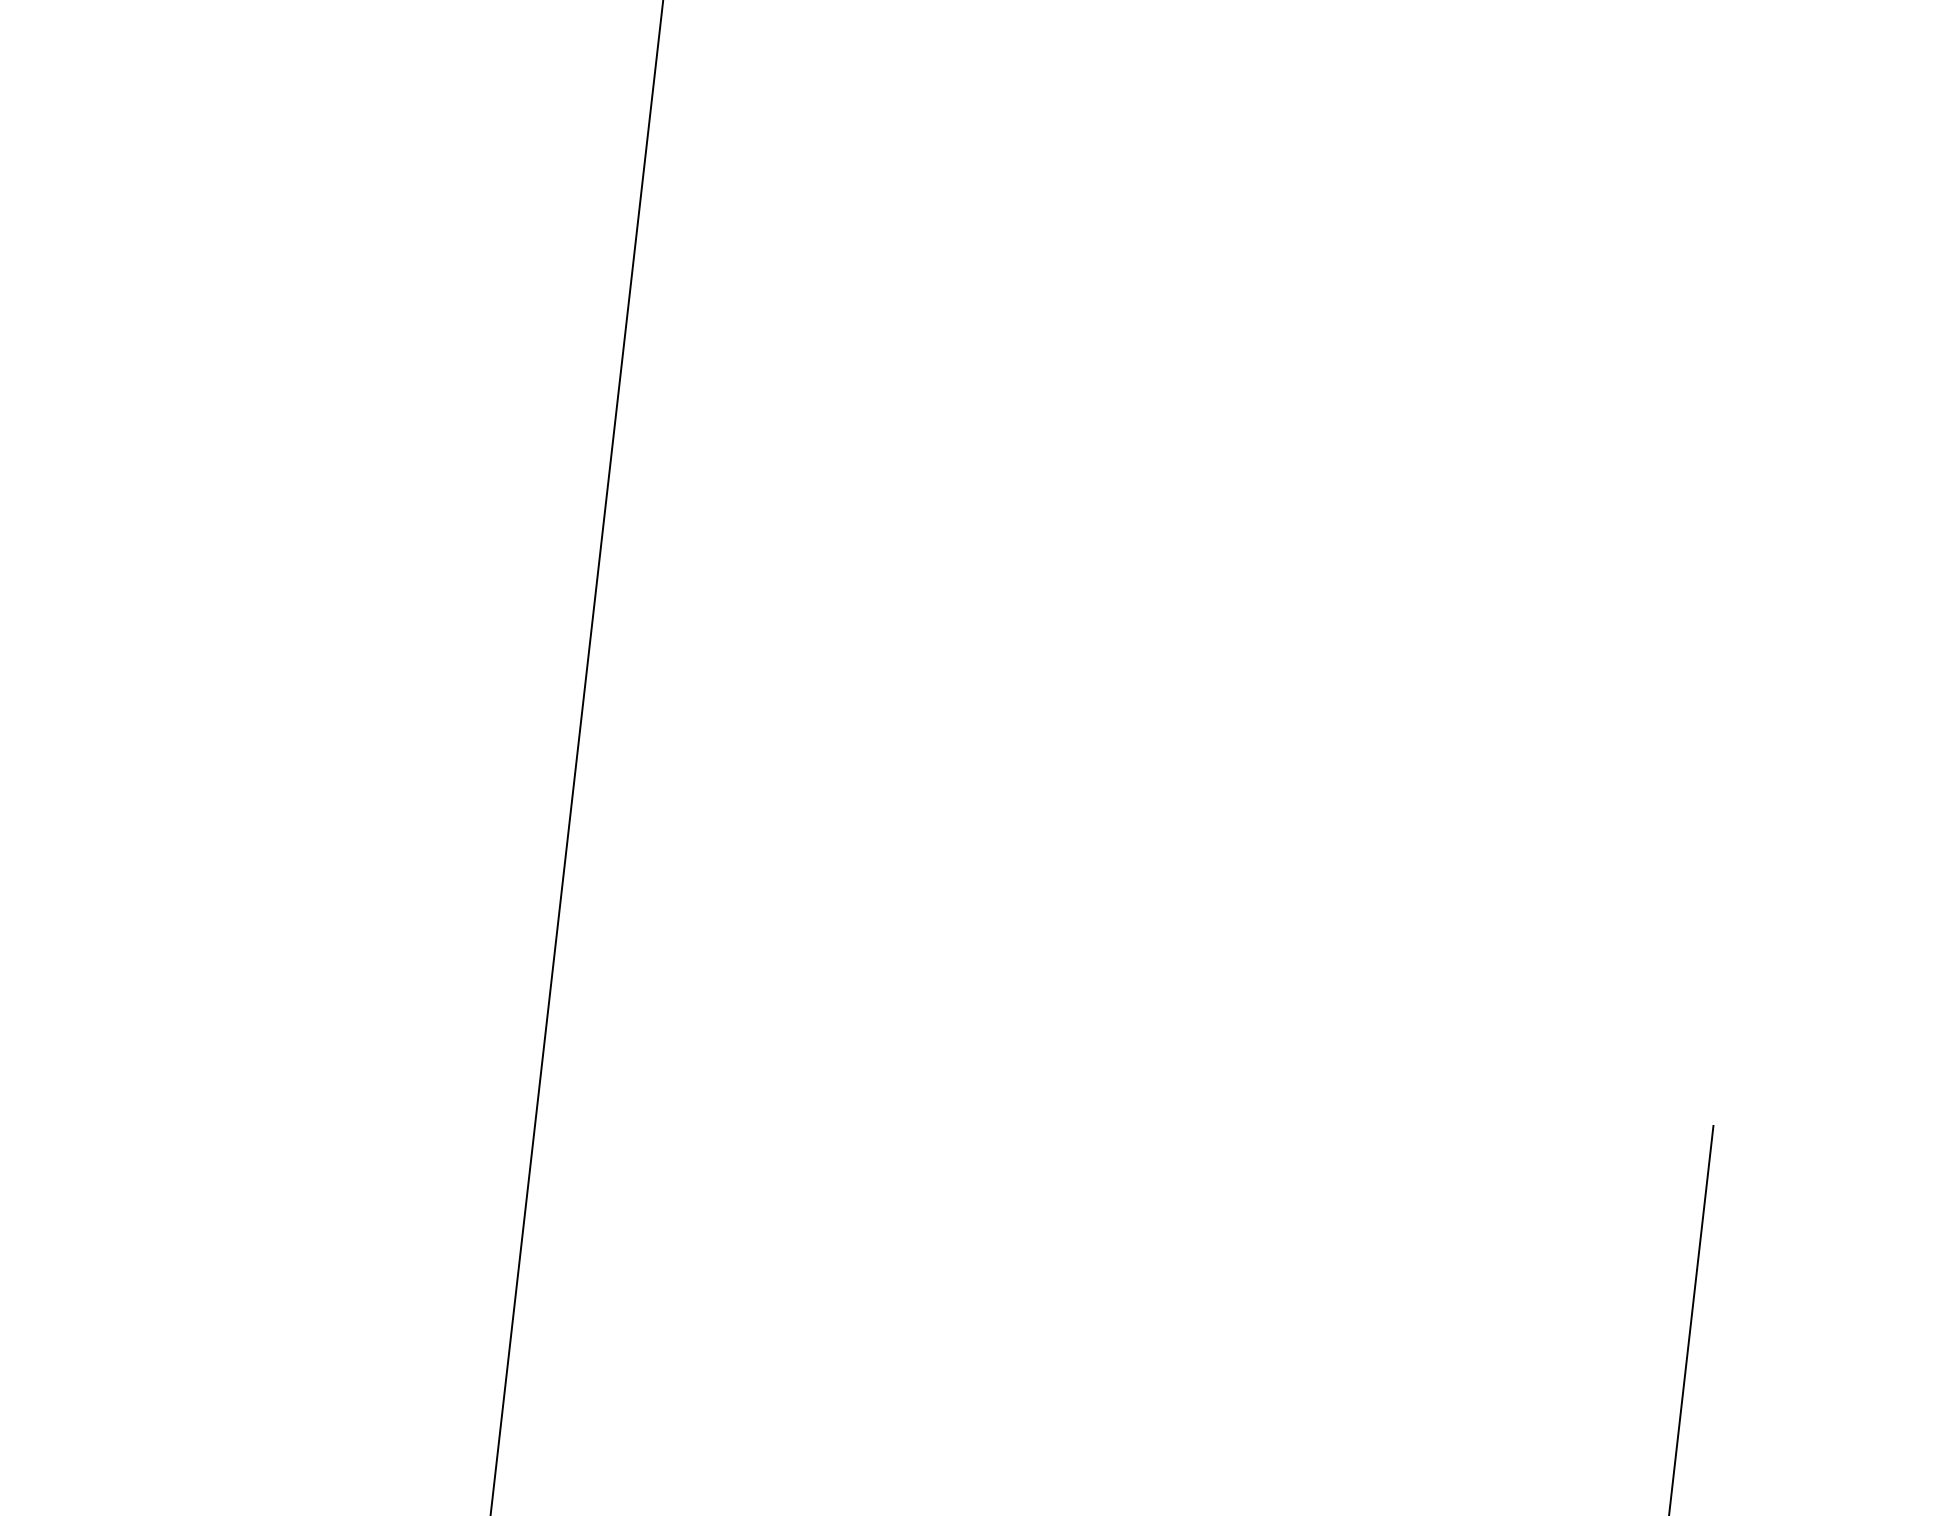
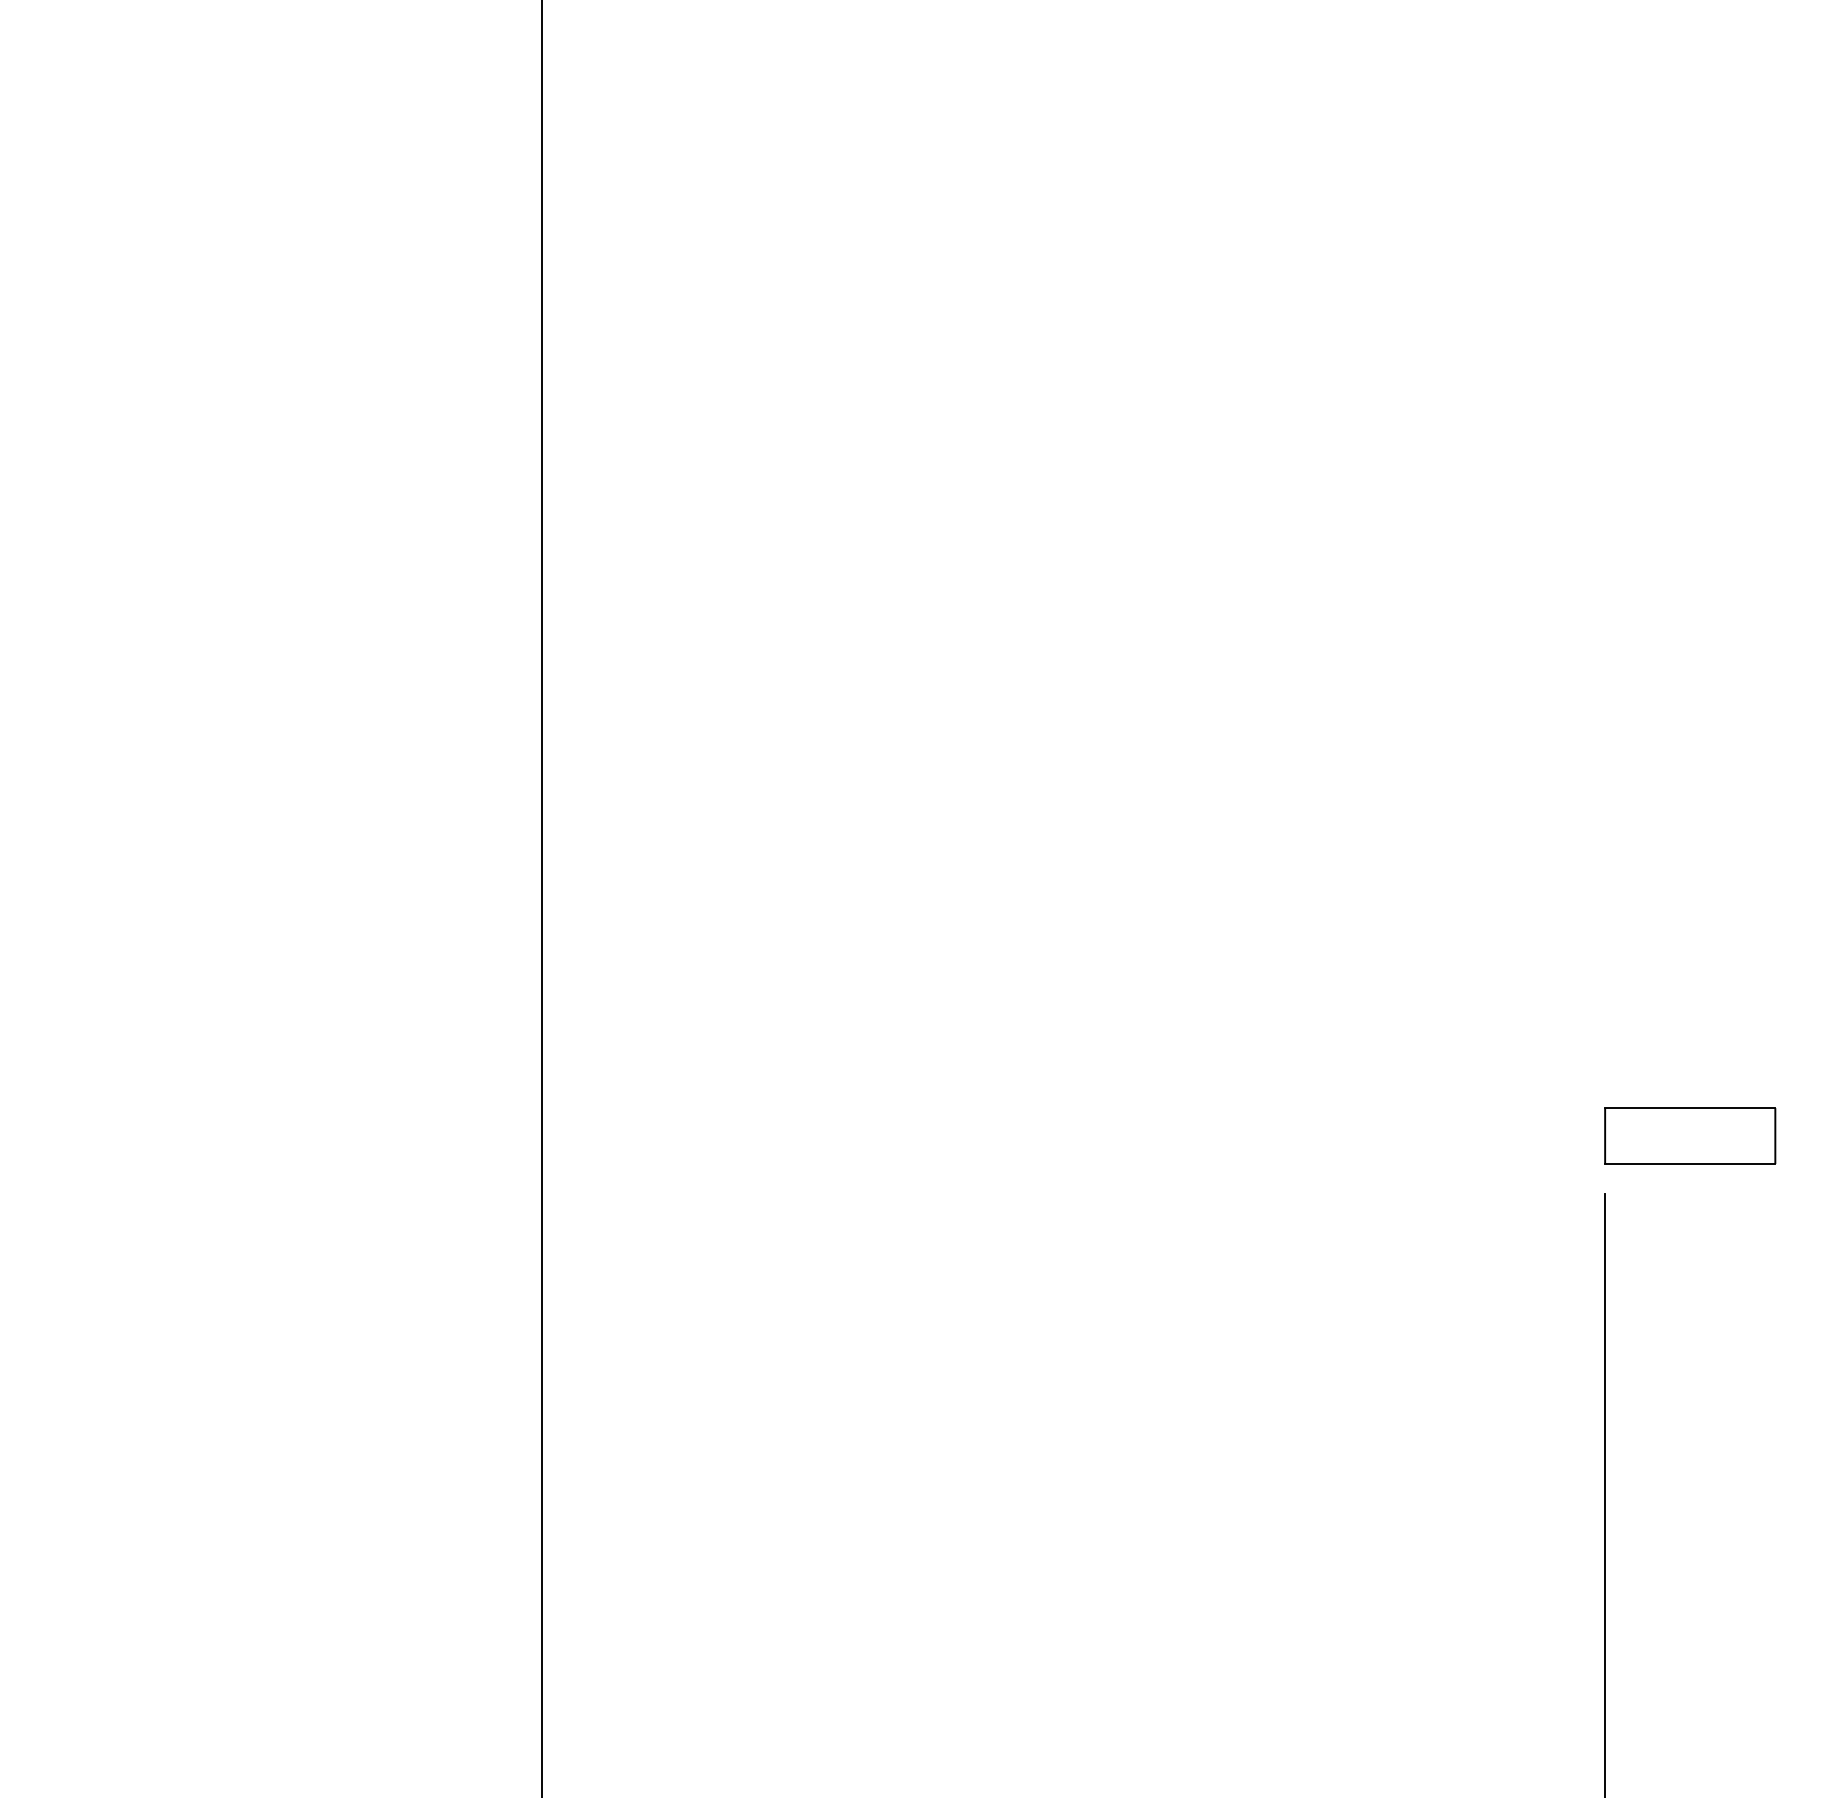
part: (1814, 1072) -> (1690, 1135), added

